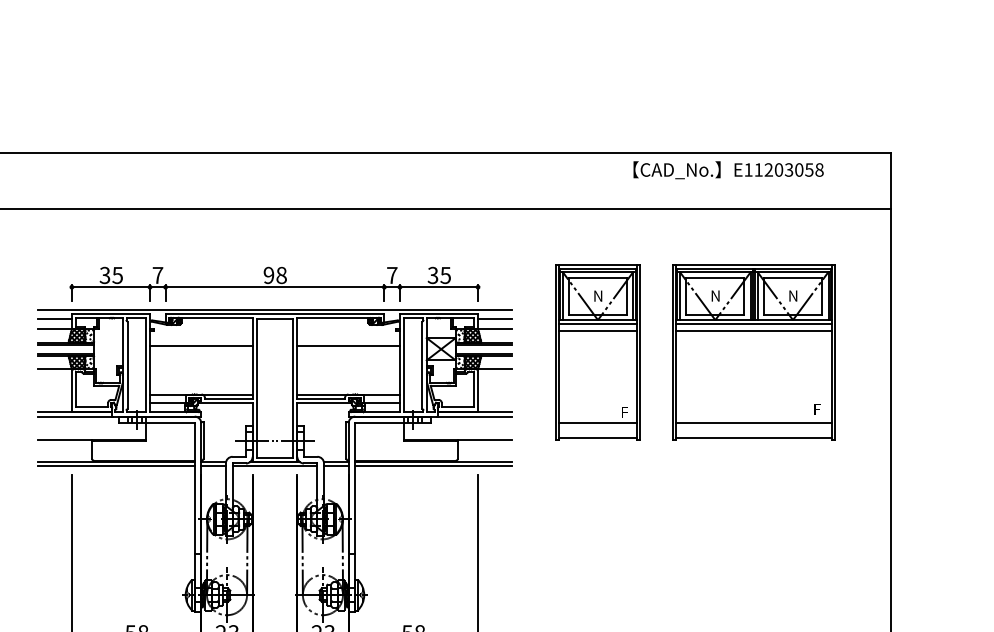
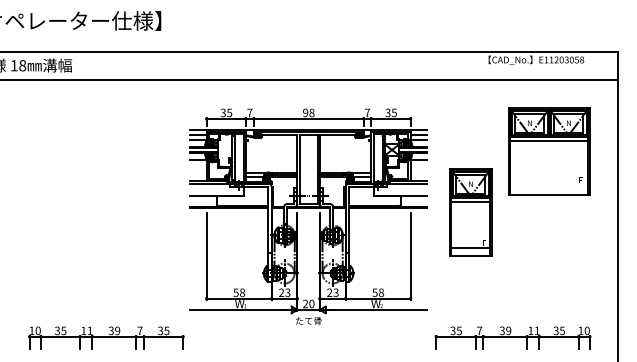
line: (201, 346) -> (271, 148), removed
line: (348, 346) -> (345, 148), removed
part: (597, 352) -> (470, 212), moved
line: (754, 423) -> (549, 187), removed

